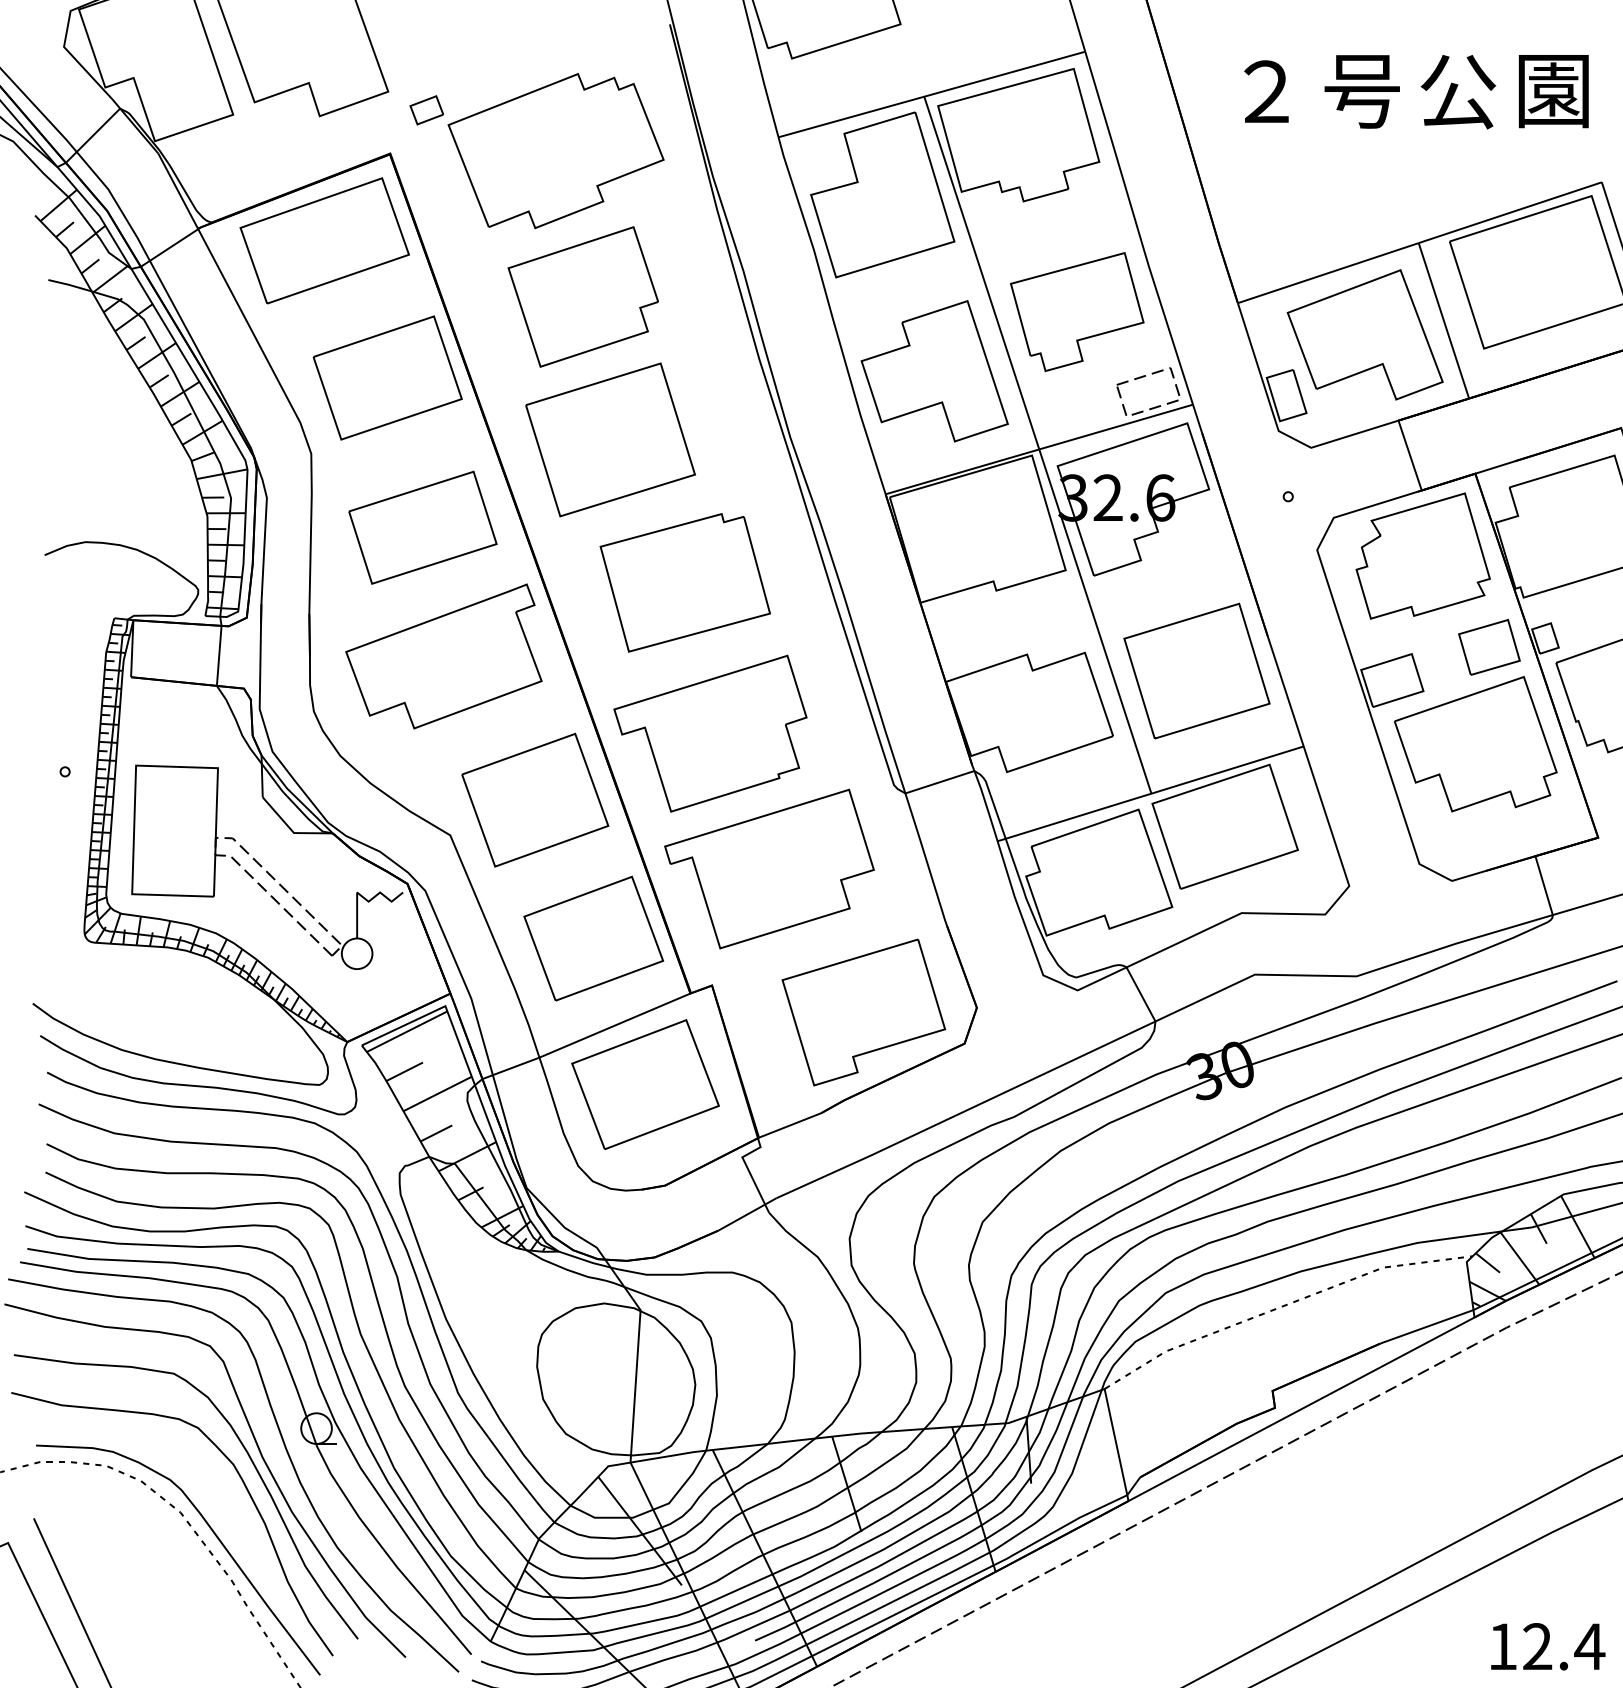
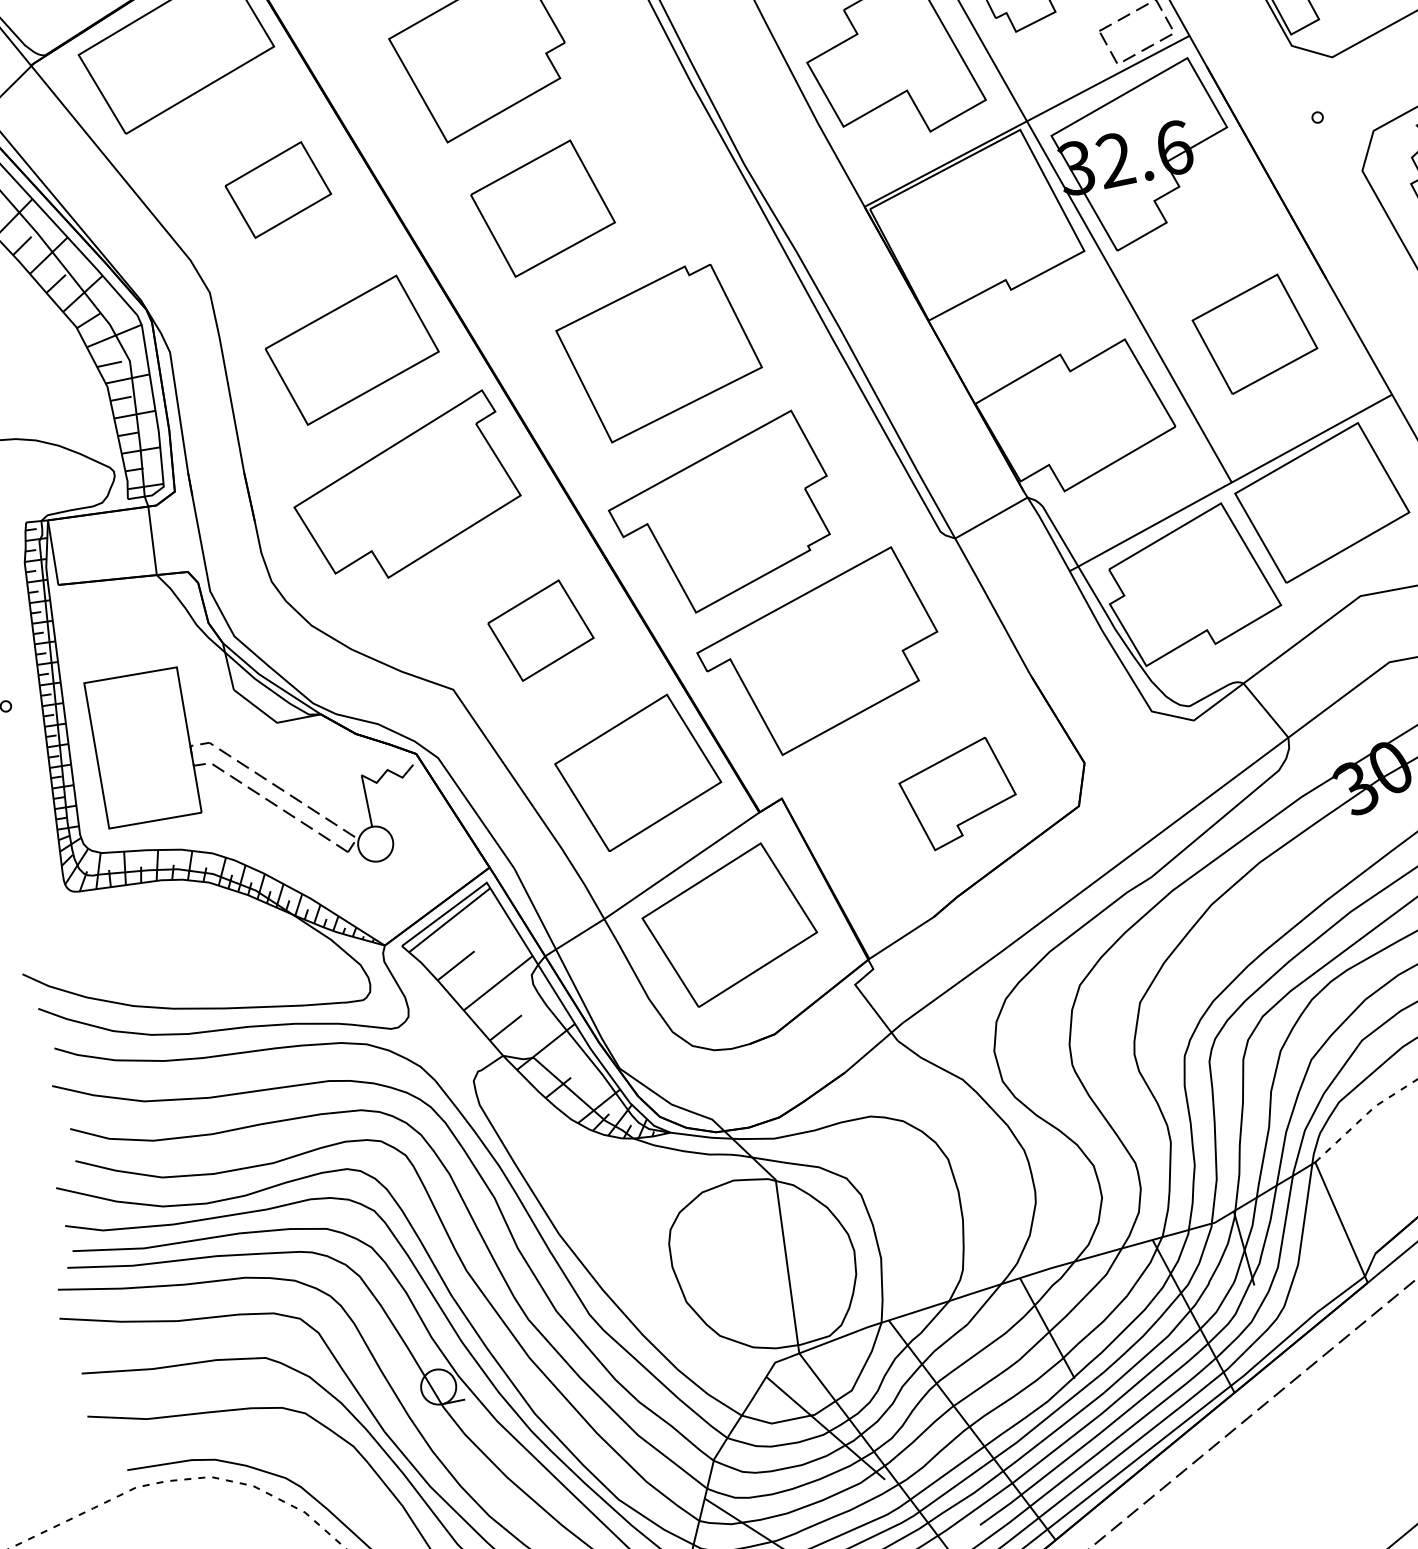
part: (387, 377) -> (278, 189), size x0.6
part: (610, 439) -> (542, 208), size x0.7
part: (1196, 670) -> (1254, 333), size x0.7
part: (535, 799) -> (540, 629), size x0.6
part: (863, 1012) -> (958, 794), size x0.6

